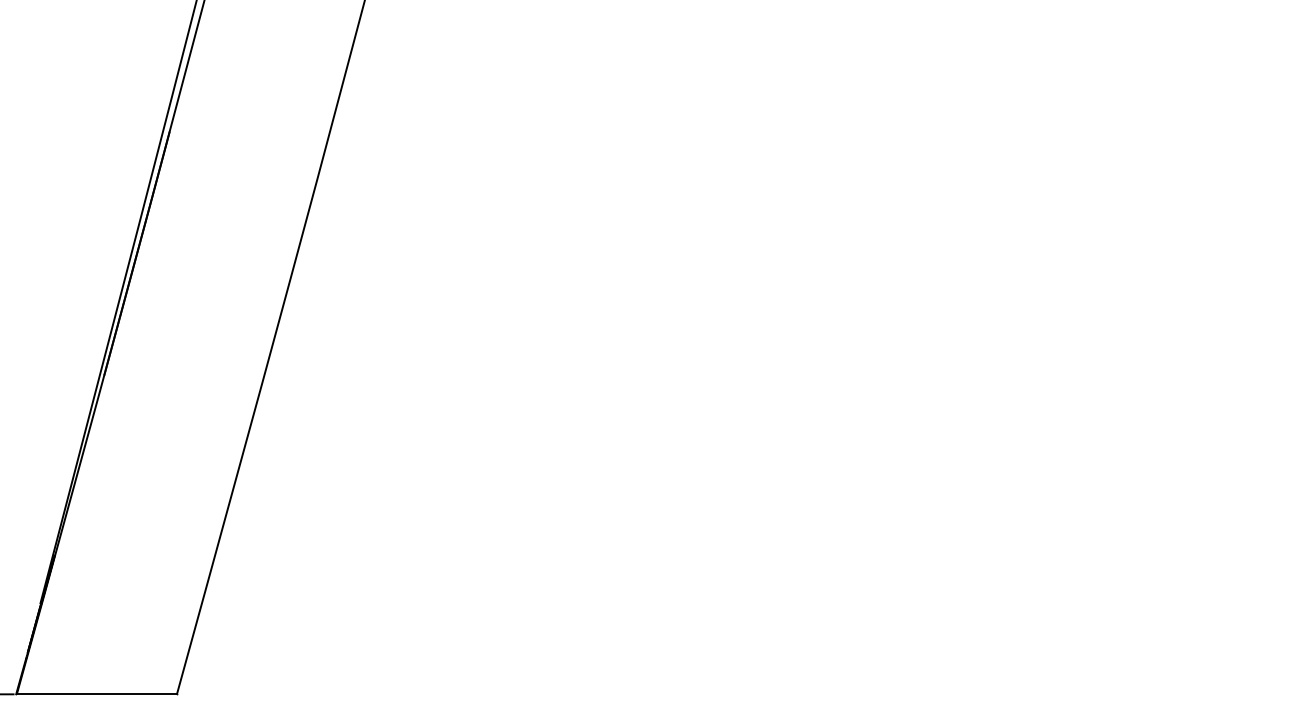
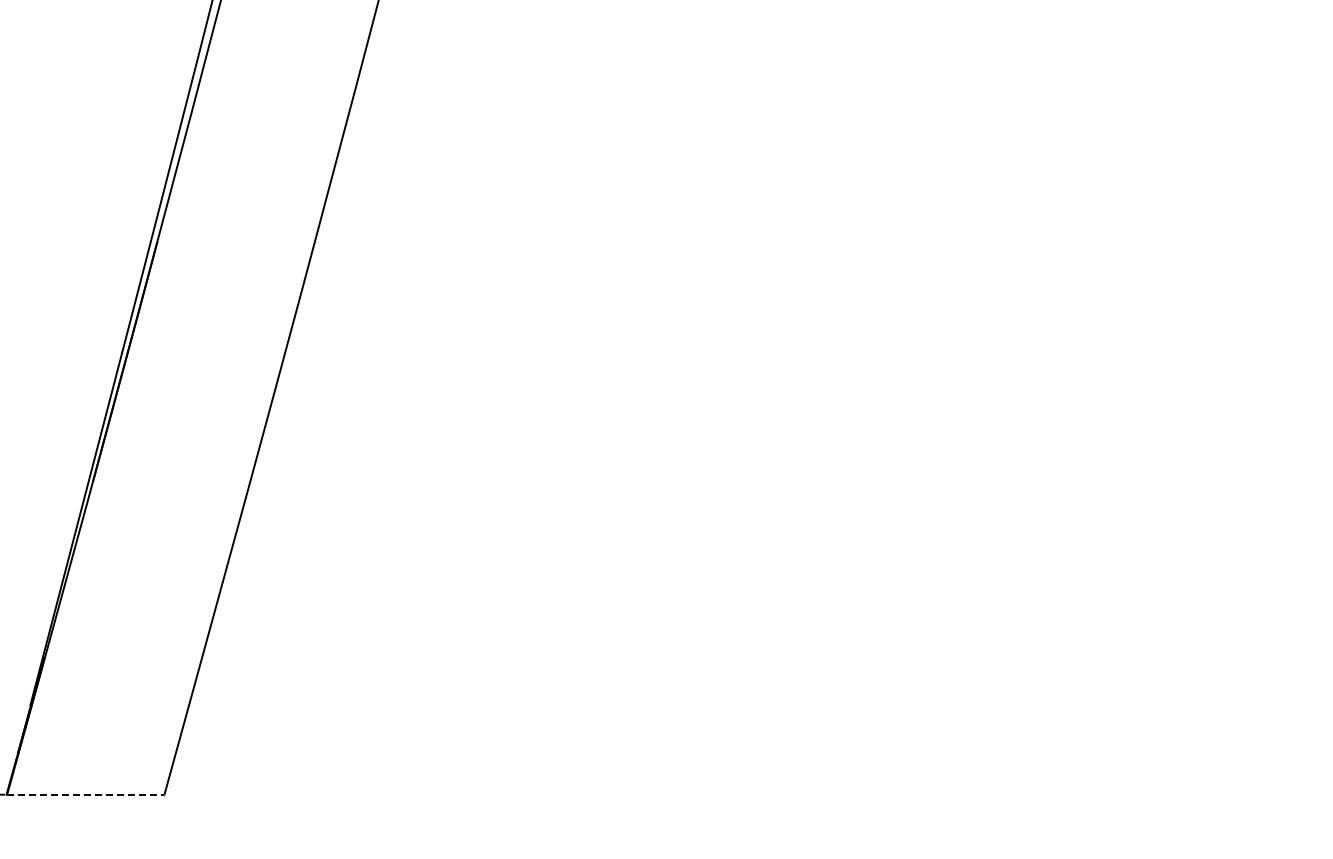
line: (96, 694) -> (85, 794), solid -> dashed

